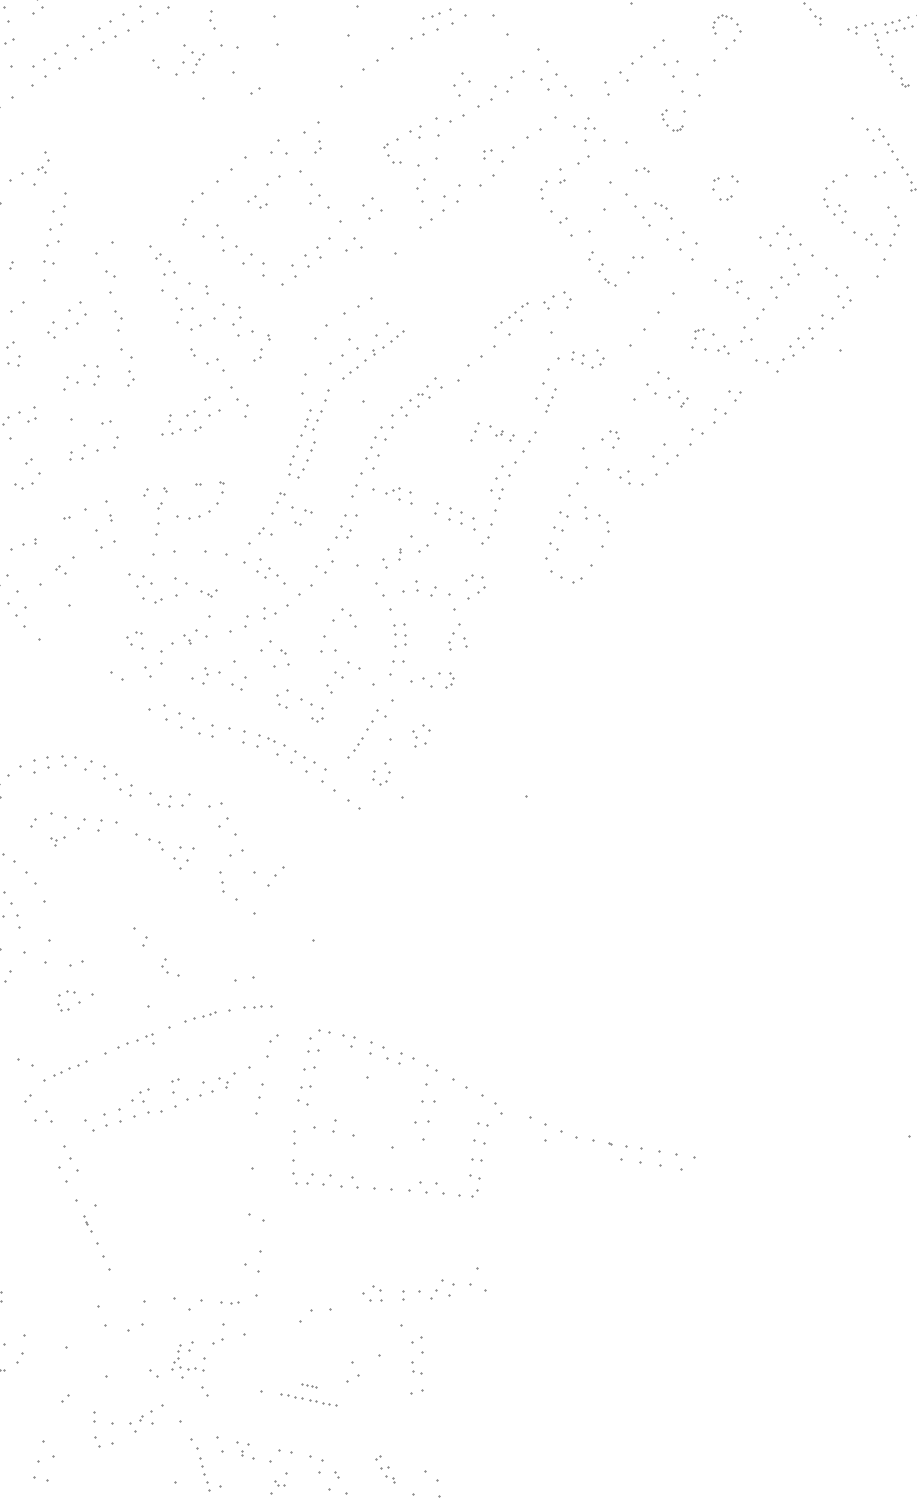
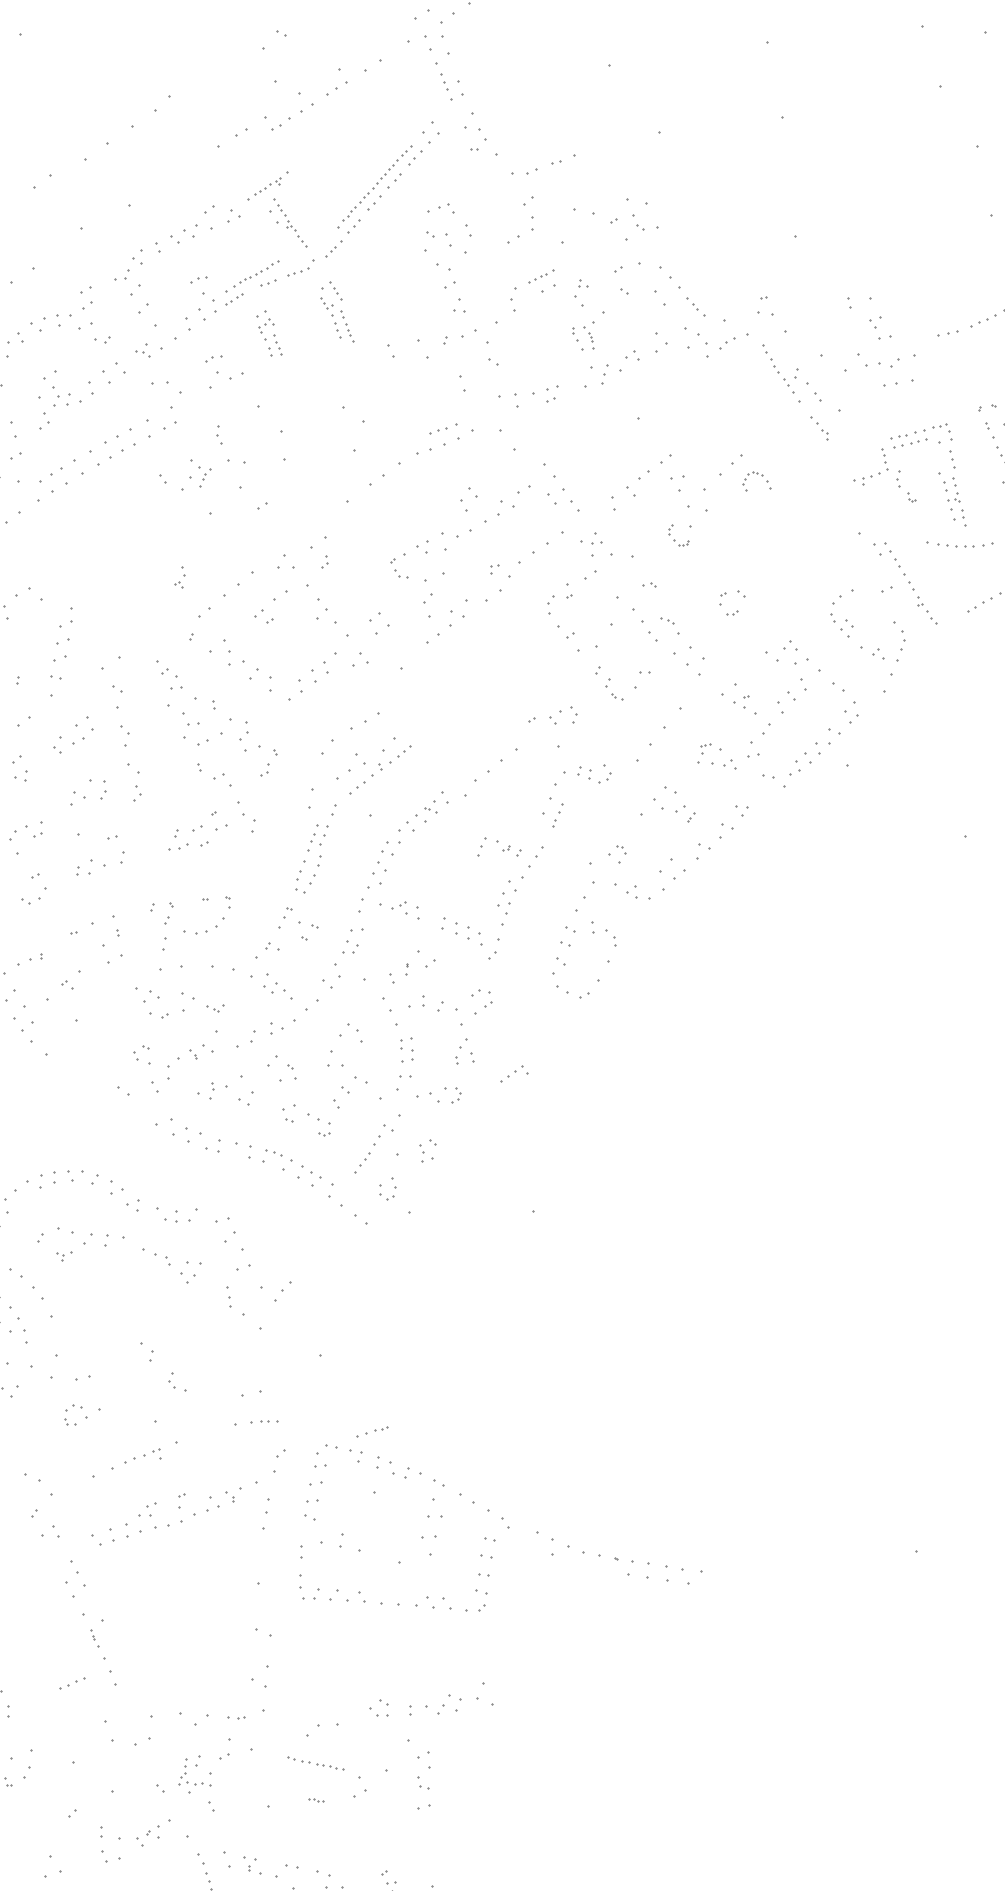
part: (726, 17) -> (757, 474), moved
part: (859, 27) -> (866, 478), moved
part: (42, 162) -> (179, 577), moved
part: (507, 319) -> (514, 1073), moved
part: (200, 1016) -> (372, 1431), moved
part: (65, 1070) -> (72, 1683), moved
part: (308, 1399) -> (315, 1763), moved

